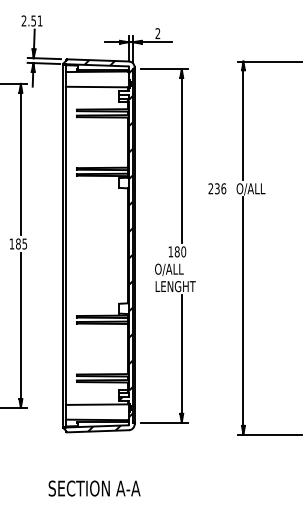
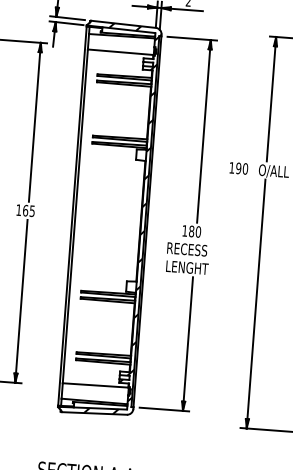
text: (217, 188) -> (238, 168), 236 -> 190
text: (18, 243) -> (25, 210), 185 -> 165
text: (174, 269) -> (187, 249), O/ALL -> RECESS

